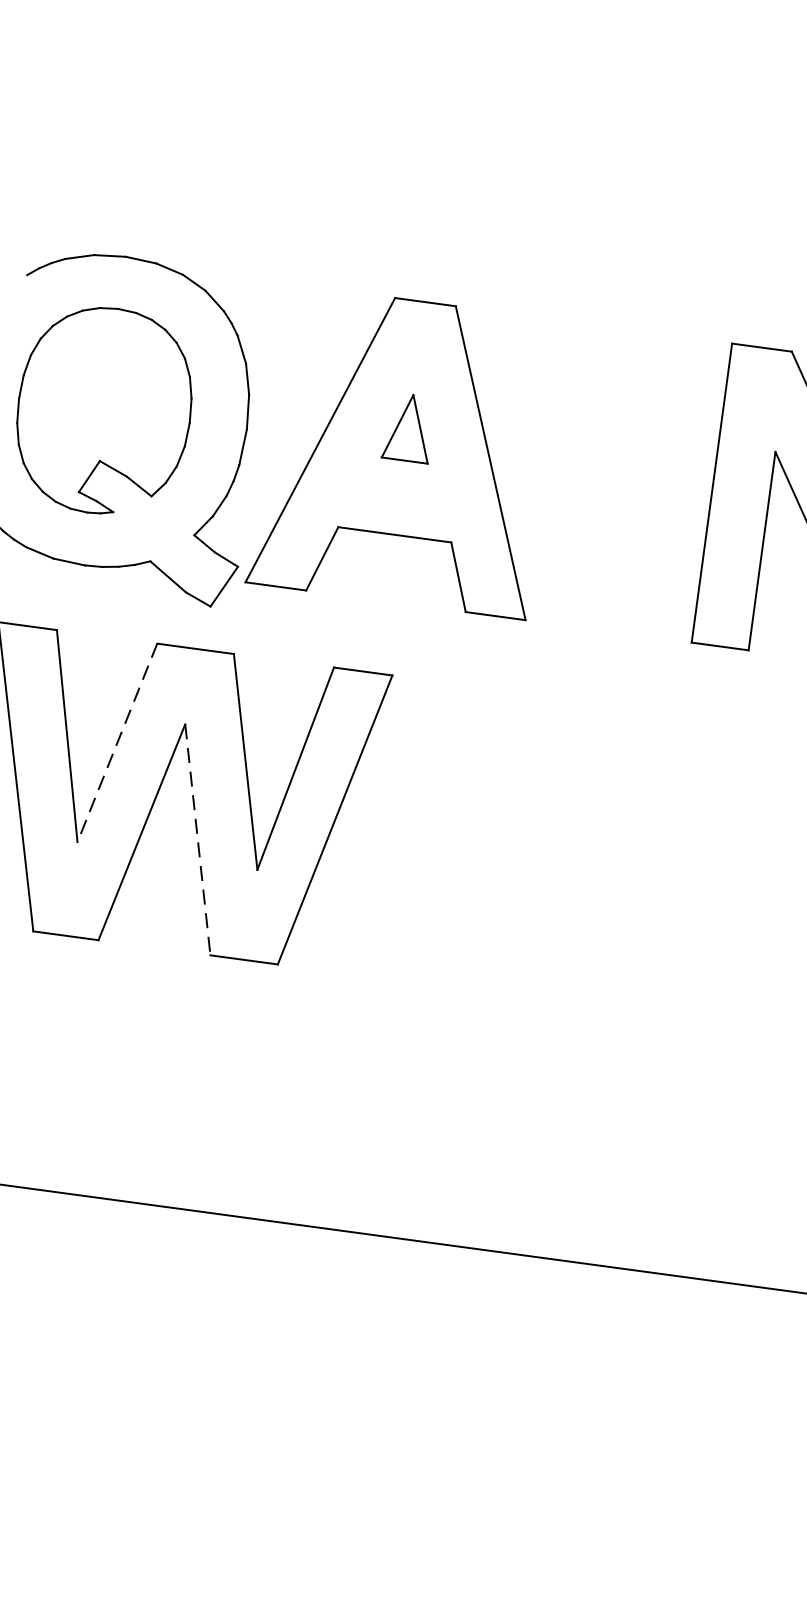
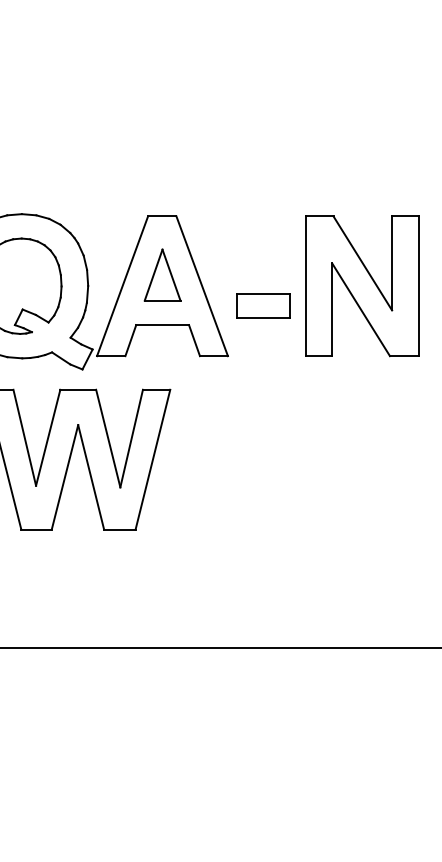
part: (409, 426) -> (162, 274), size x1.67
part: (616, 522) -> (263, 305), added
line: (118, 742) -> (48, 437), dashed -> solid
line: (198, 840) -> (91, 477), dashed -> solid

